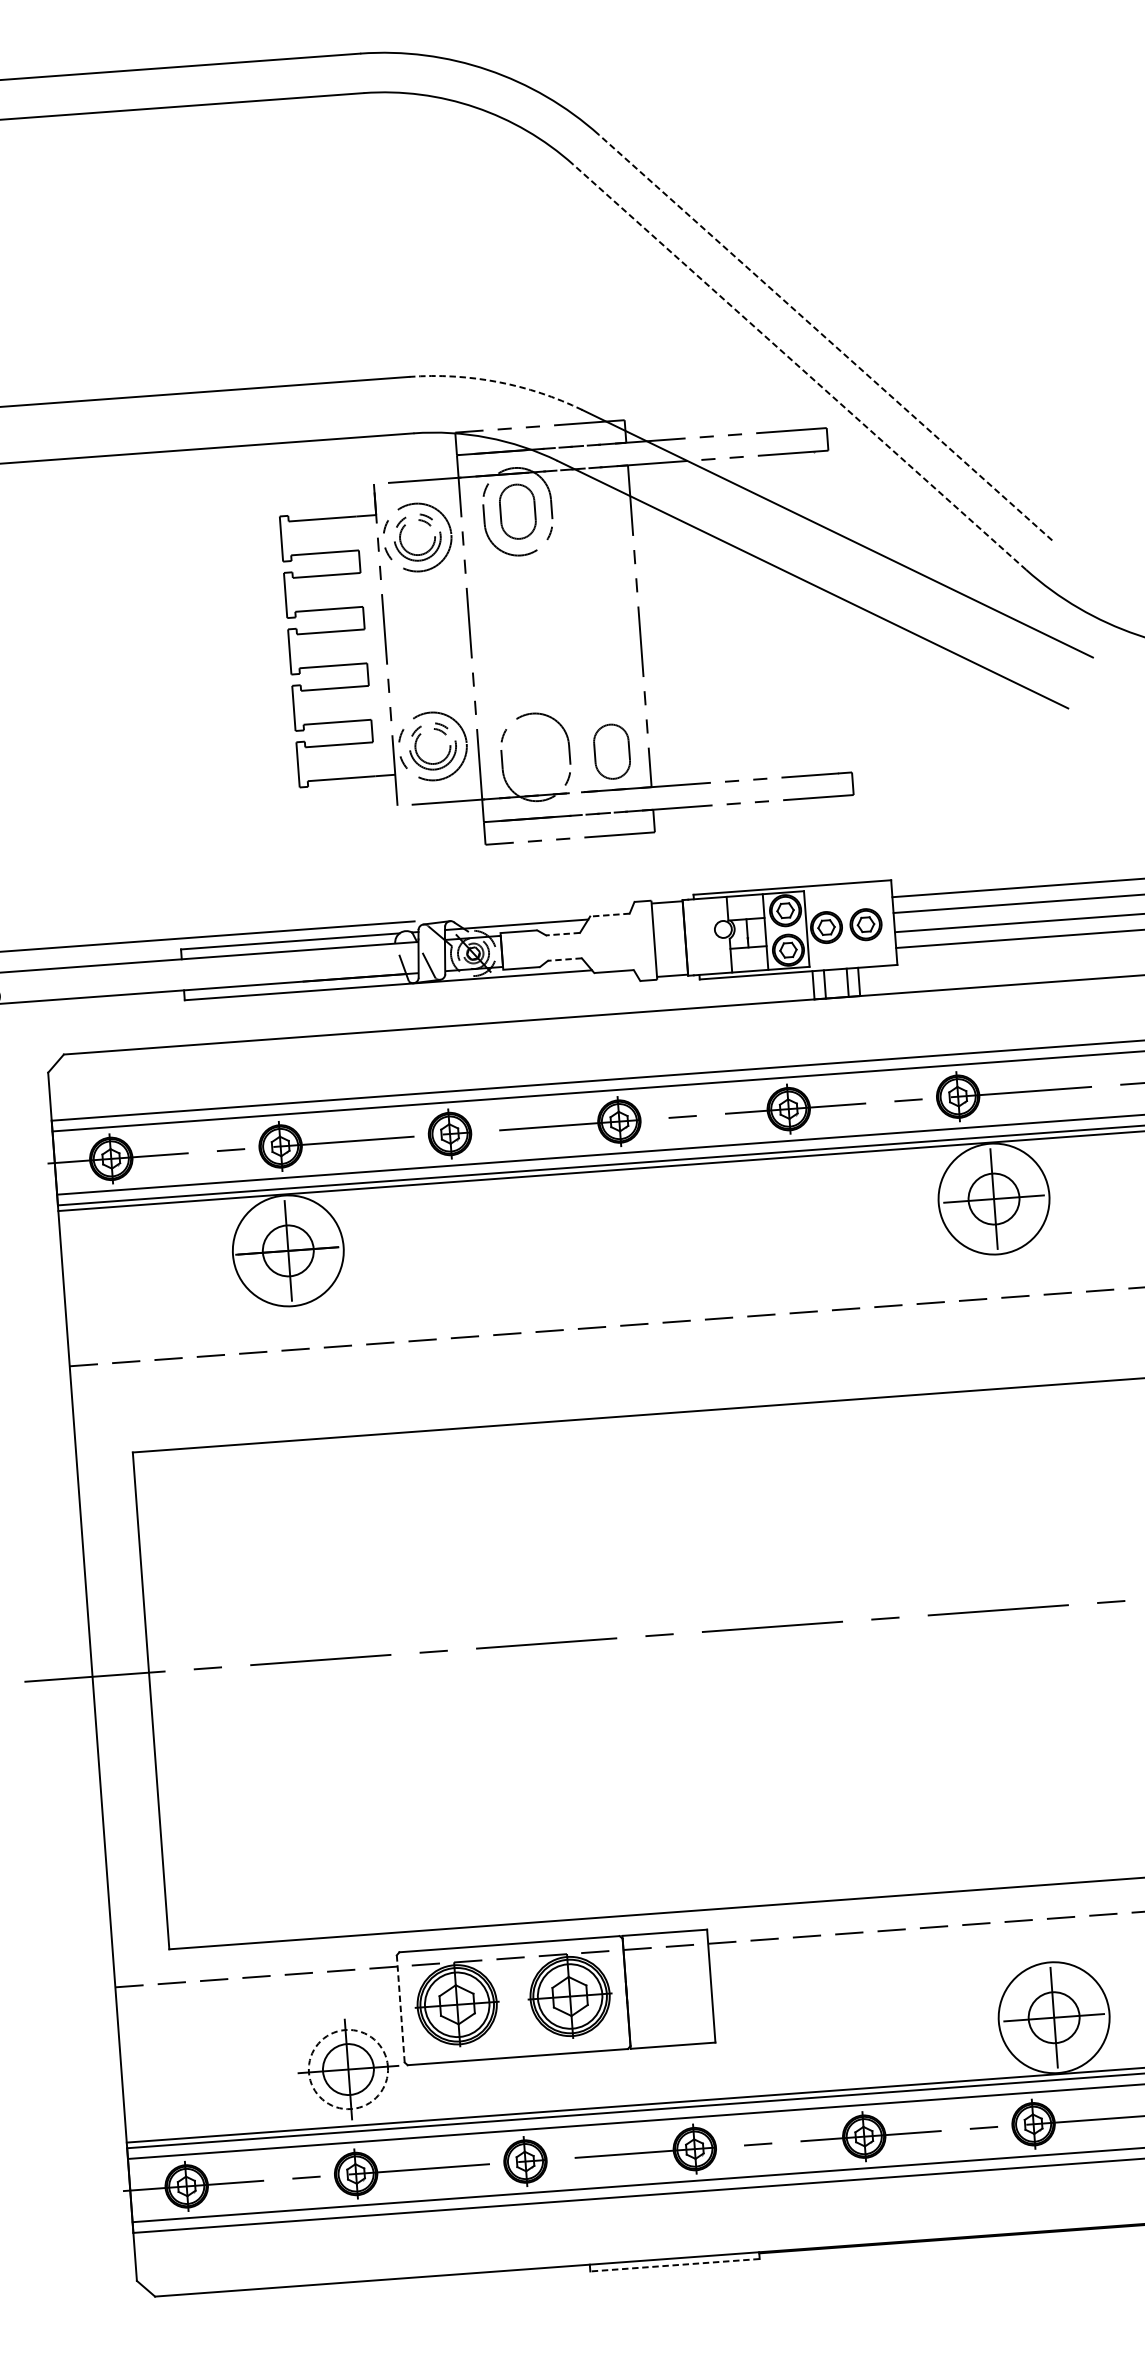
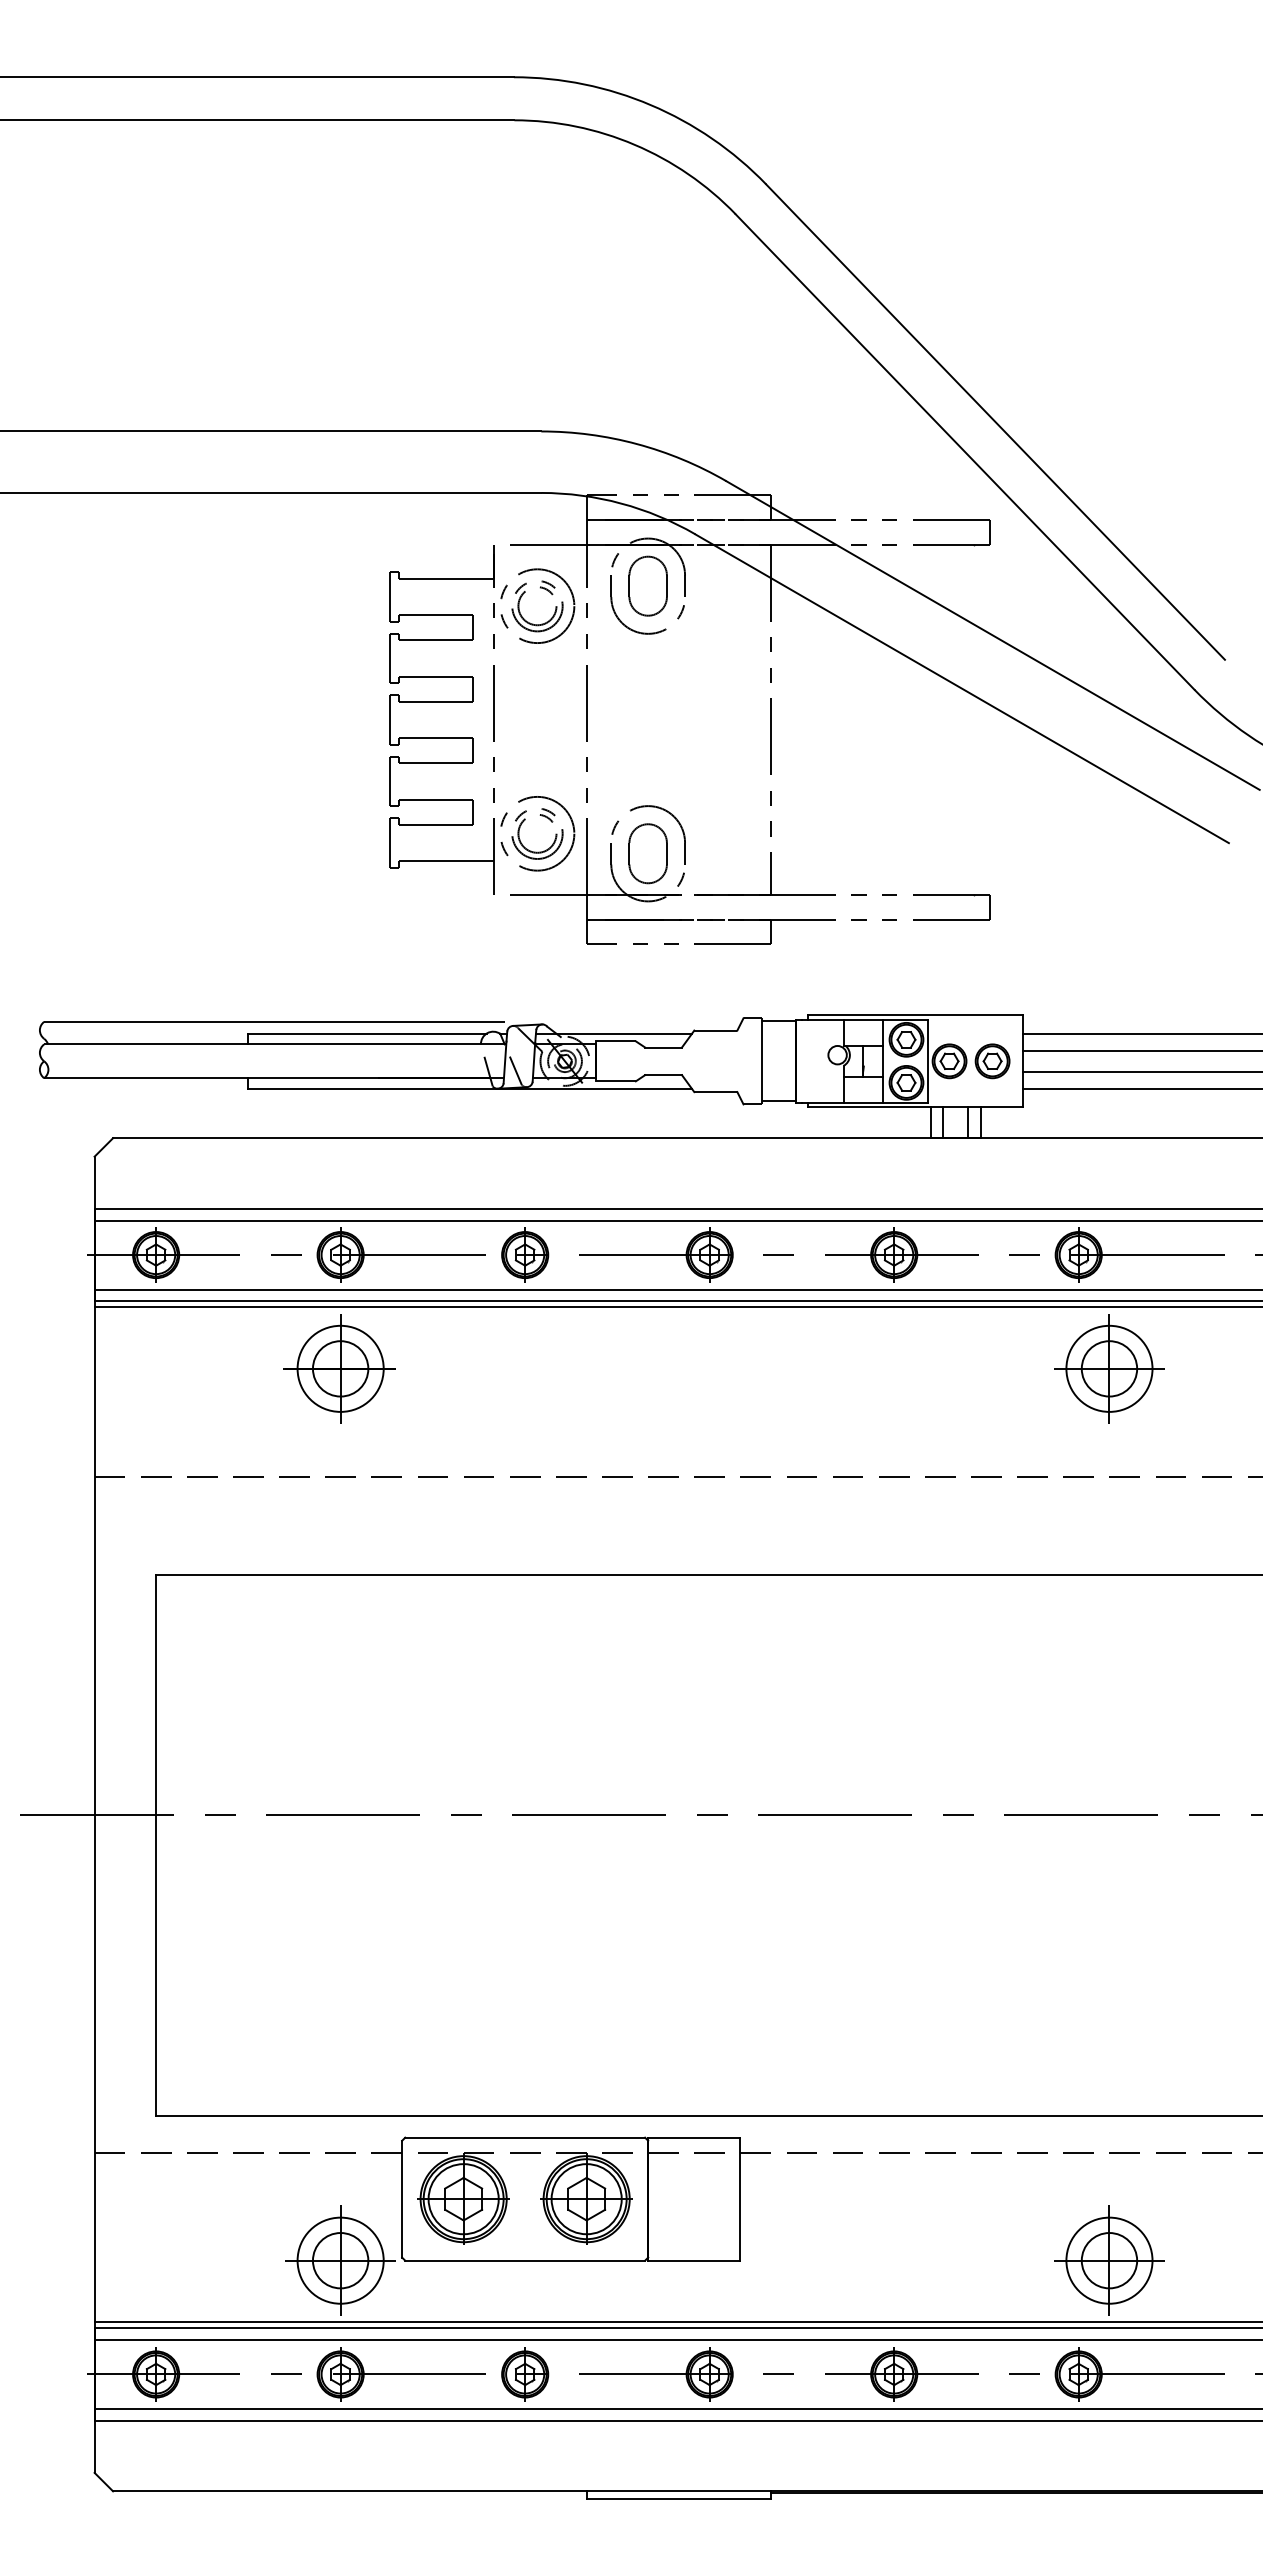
line: (825, 337) -> (995, 421), dashed -> solid
line: (799, 366) -> (964, 451), dashed -> solid
arc: (498, 382) -> (637, 444), dashed -> solid
part: (611, 751) -> (647, 853), moved
line: (609, 915) -> (715, 1030), dashed -> solid
line: (563, 934) -> (663, 1047), dashed -> solid
line: (564, 959) -> (663, 1075), dashed -> solid
circle: (994, 1198) -> (1109, 1368), size x0.71
circle: (288, 1250) -> (340, 1368), size x0.71
line: (401, 2008) -> (402, 2198), dashed -> solid
circle: (1054, 2017) -> (1109, 2260), size x0.71
circle: (348, 2069) -> (340, 2260), dashed -> solid
line: (674, 2265) -> (678, 2498), dashed -> solid

